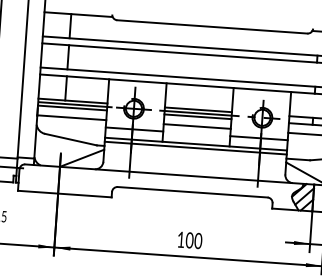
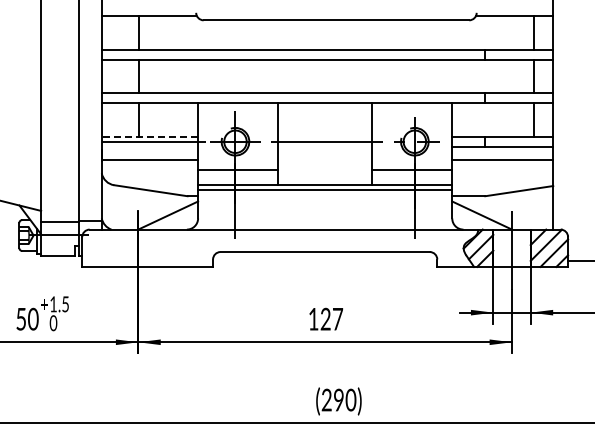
line: (72, 100) -> (149, 136), solid -> dashed
line: (72, 107) -> (149, 146), removed
line: (197, 109) -> (324, 136), removed
line: (197, 116) -> (324, 146), removed
line: (196, 126) -> (324, 160), removed
text: (193, 240) -> (331, 318), 100 -> 127

